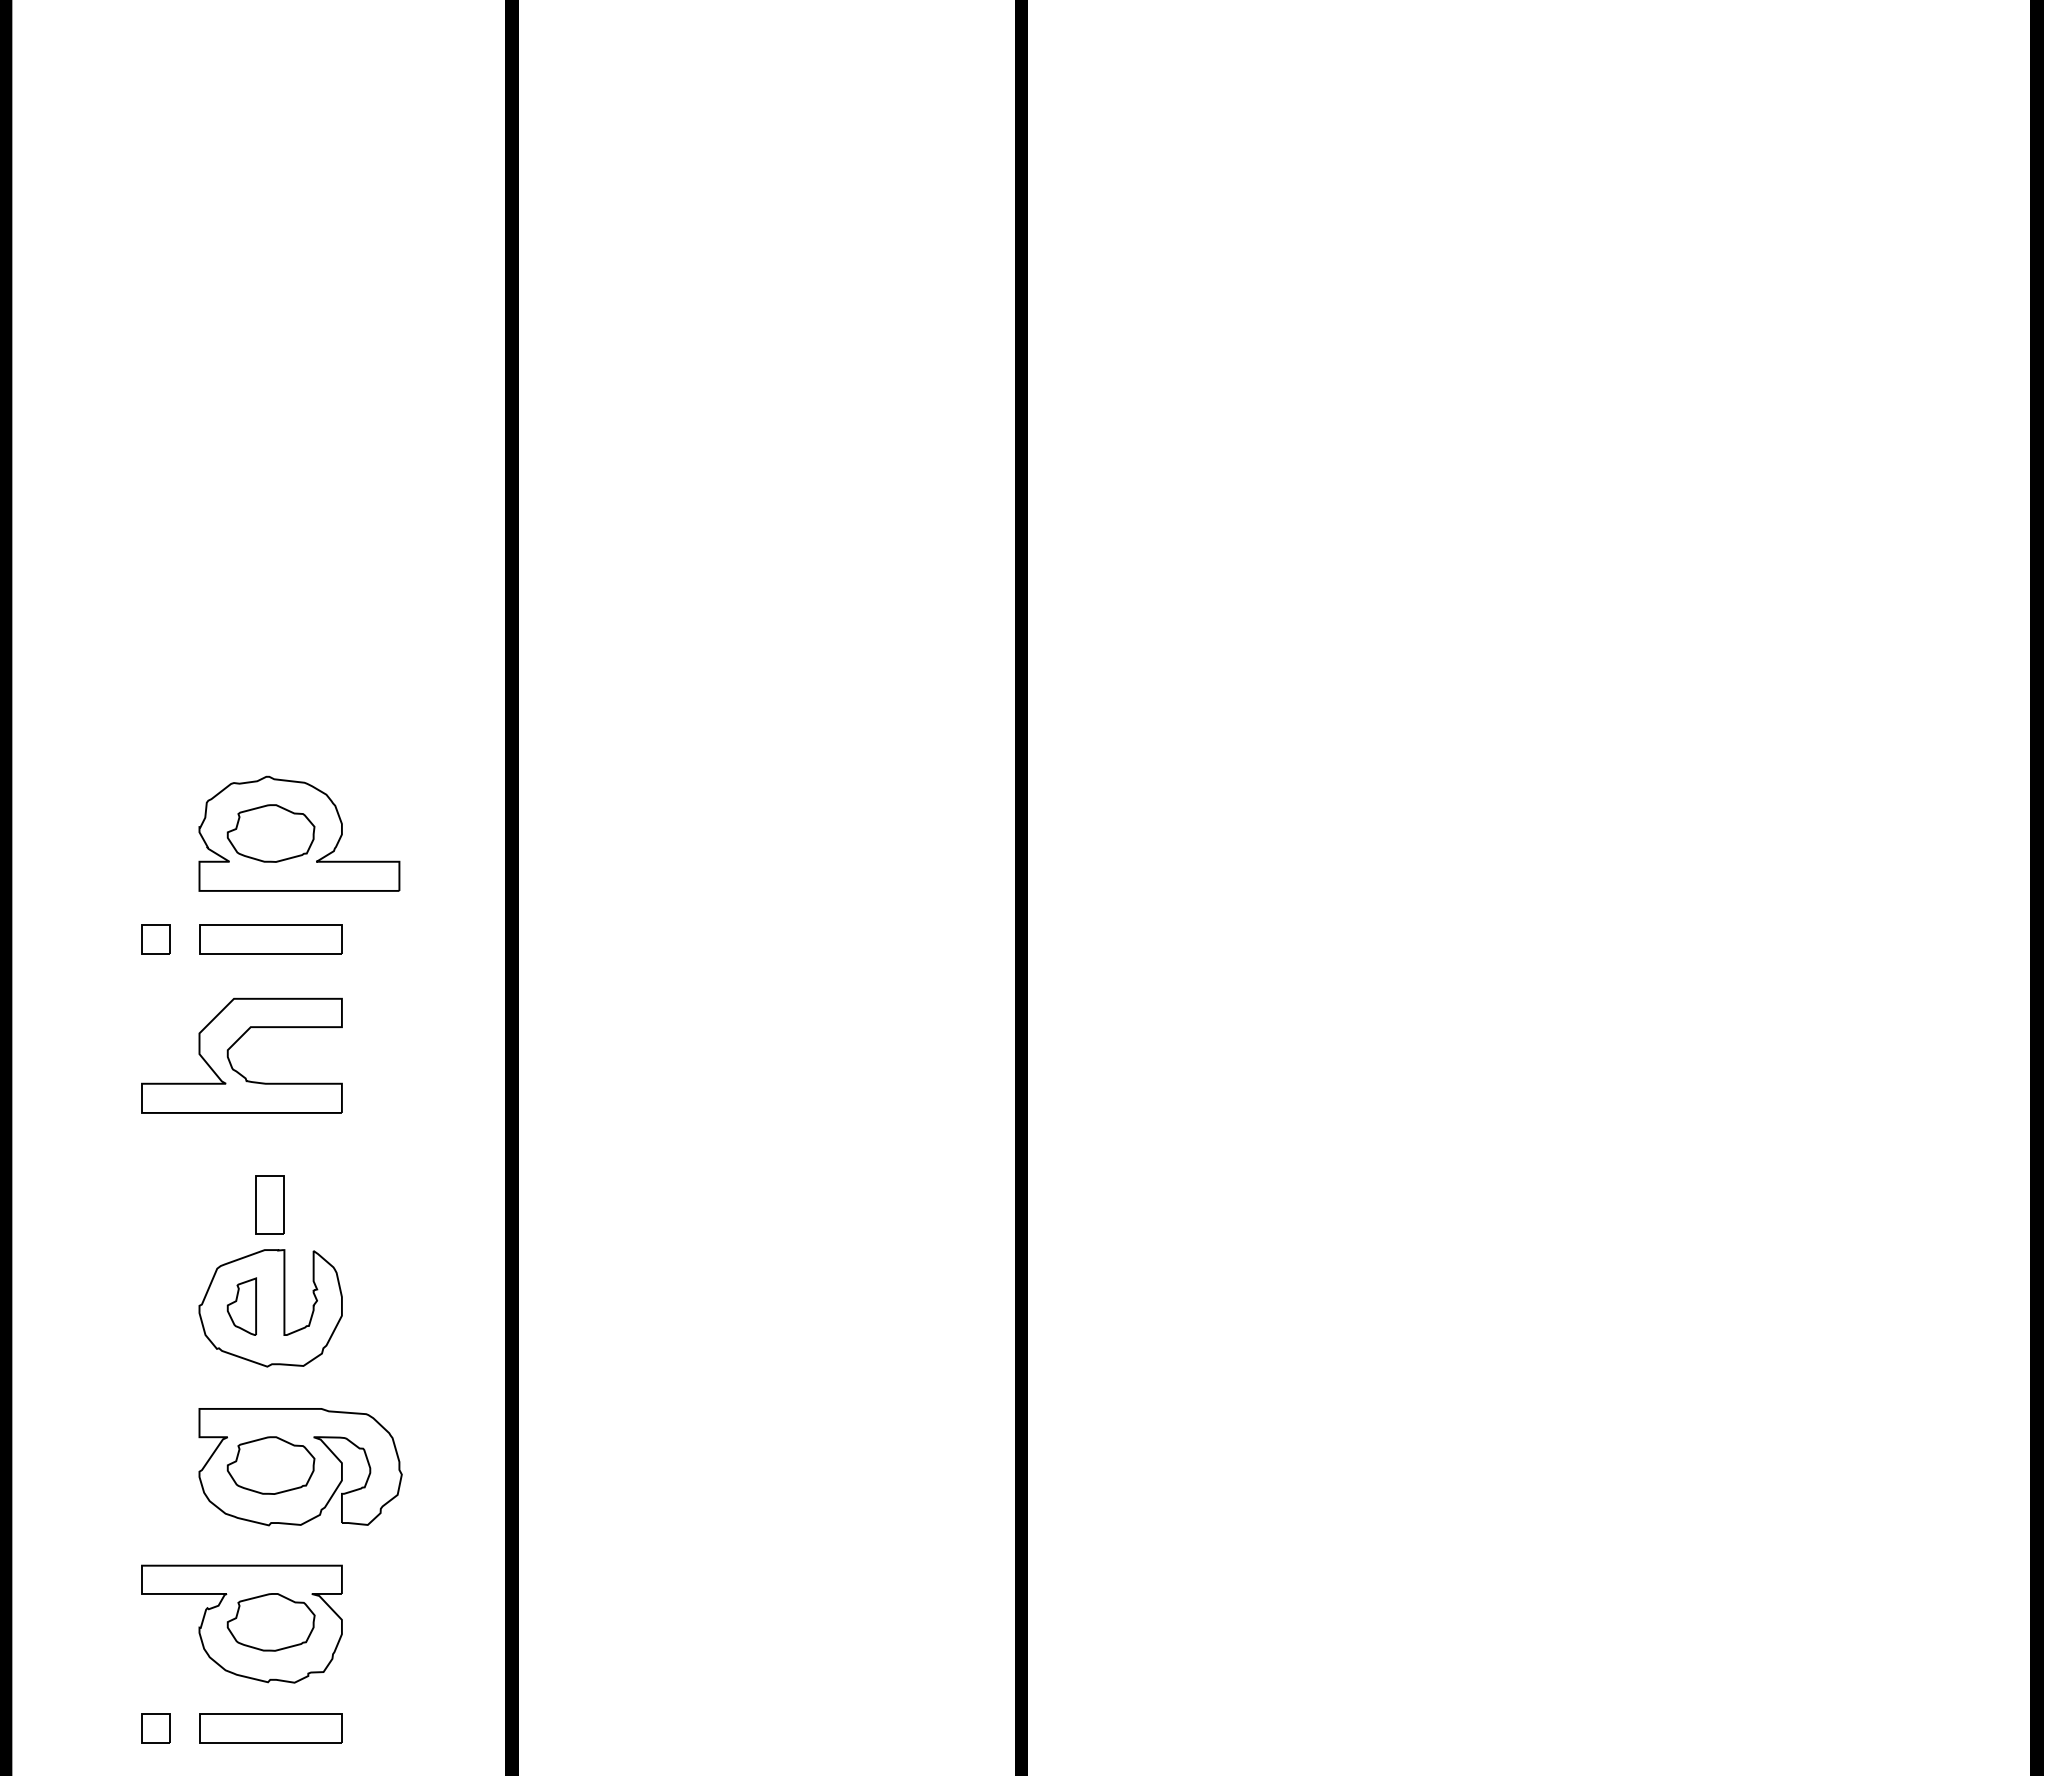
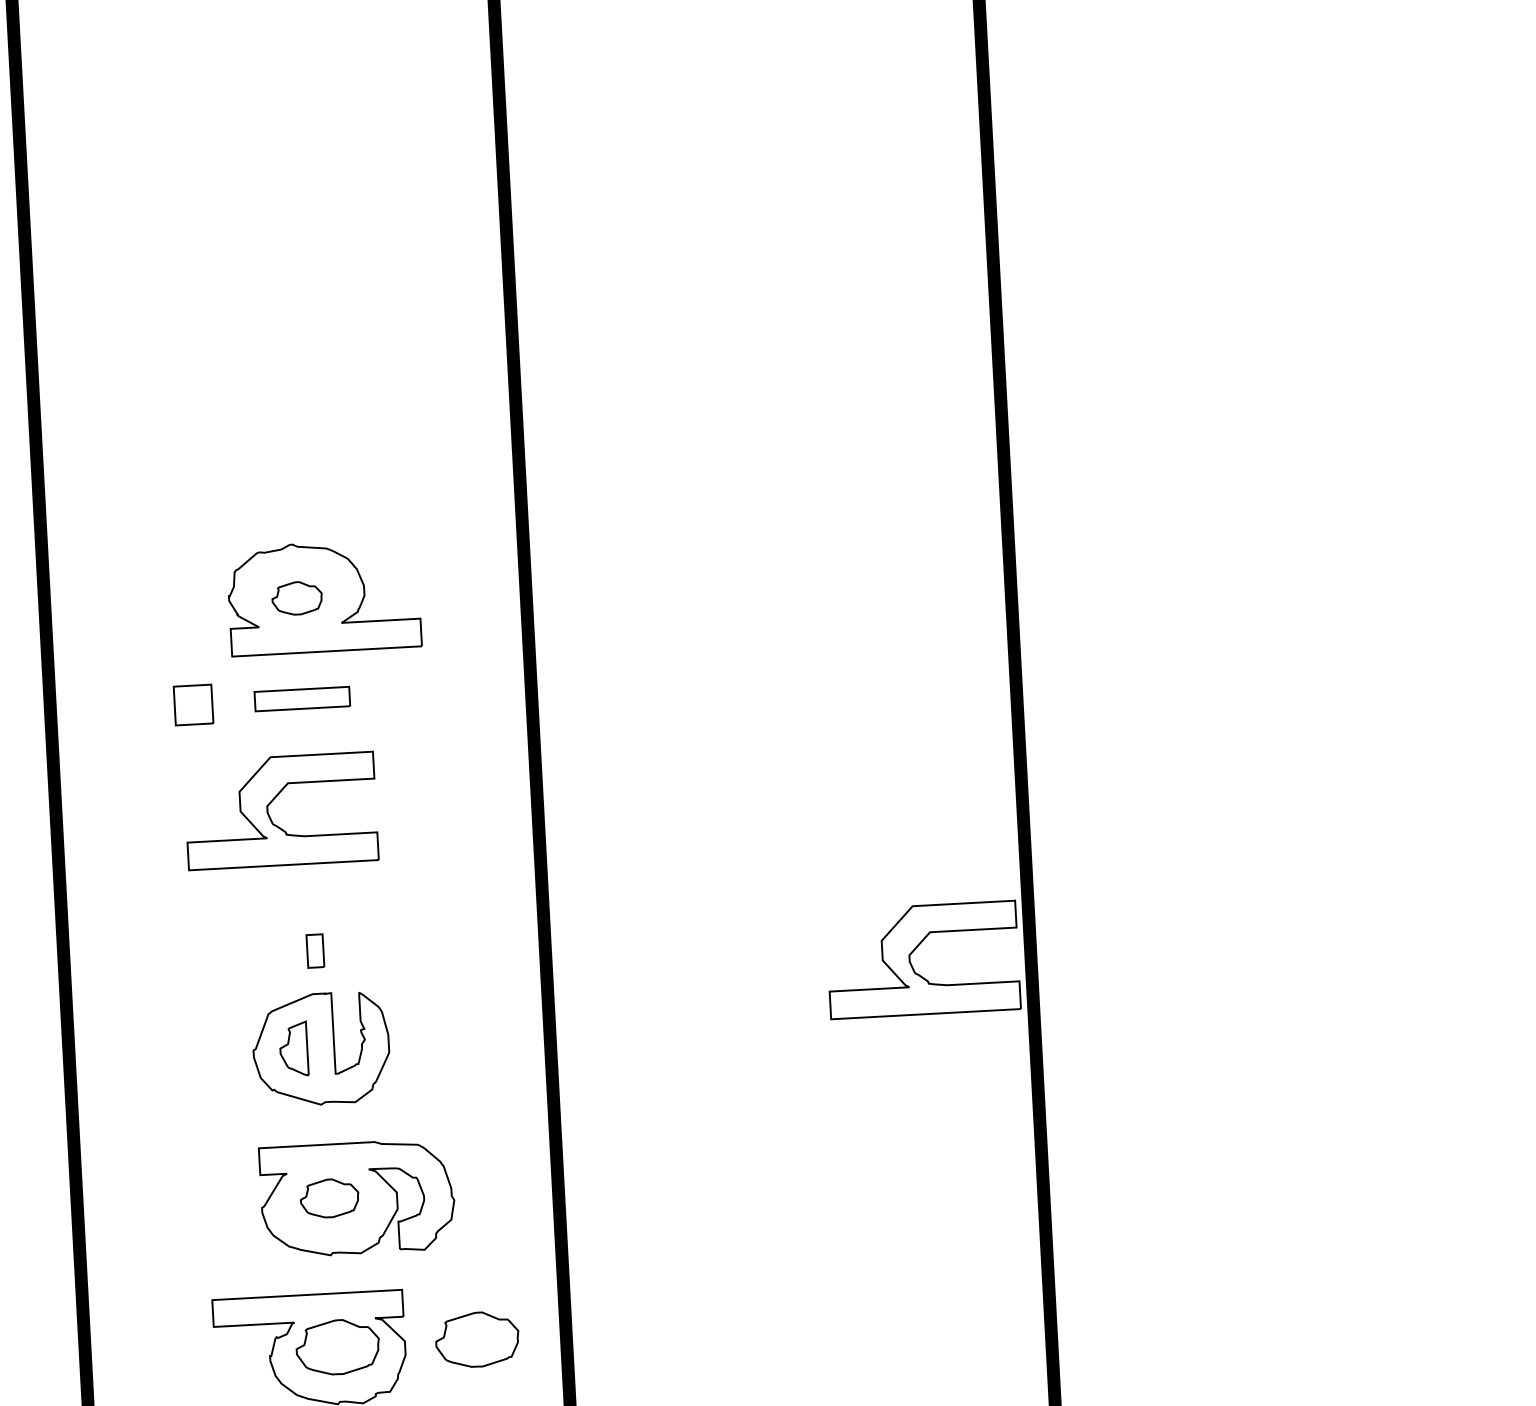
part: (270, 833) -> (296, 598), size x0.6
part: (155, 939) -> (192, 704), size x1.4
part: (270, 939) -> (302, 699), size x0.7
part: (269, 1204) -> (314, 950), size x0.6
part: (896, 1253) -> (912, 964), added
part: (270, 1465) -> (329, 1198), size x0.7
part: (417, 1622) -> (476, 1339), added

